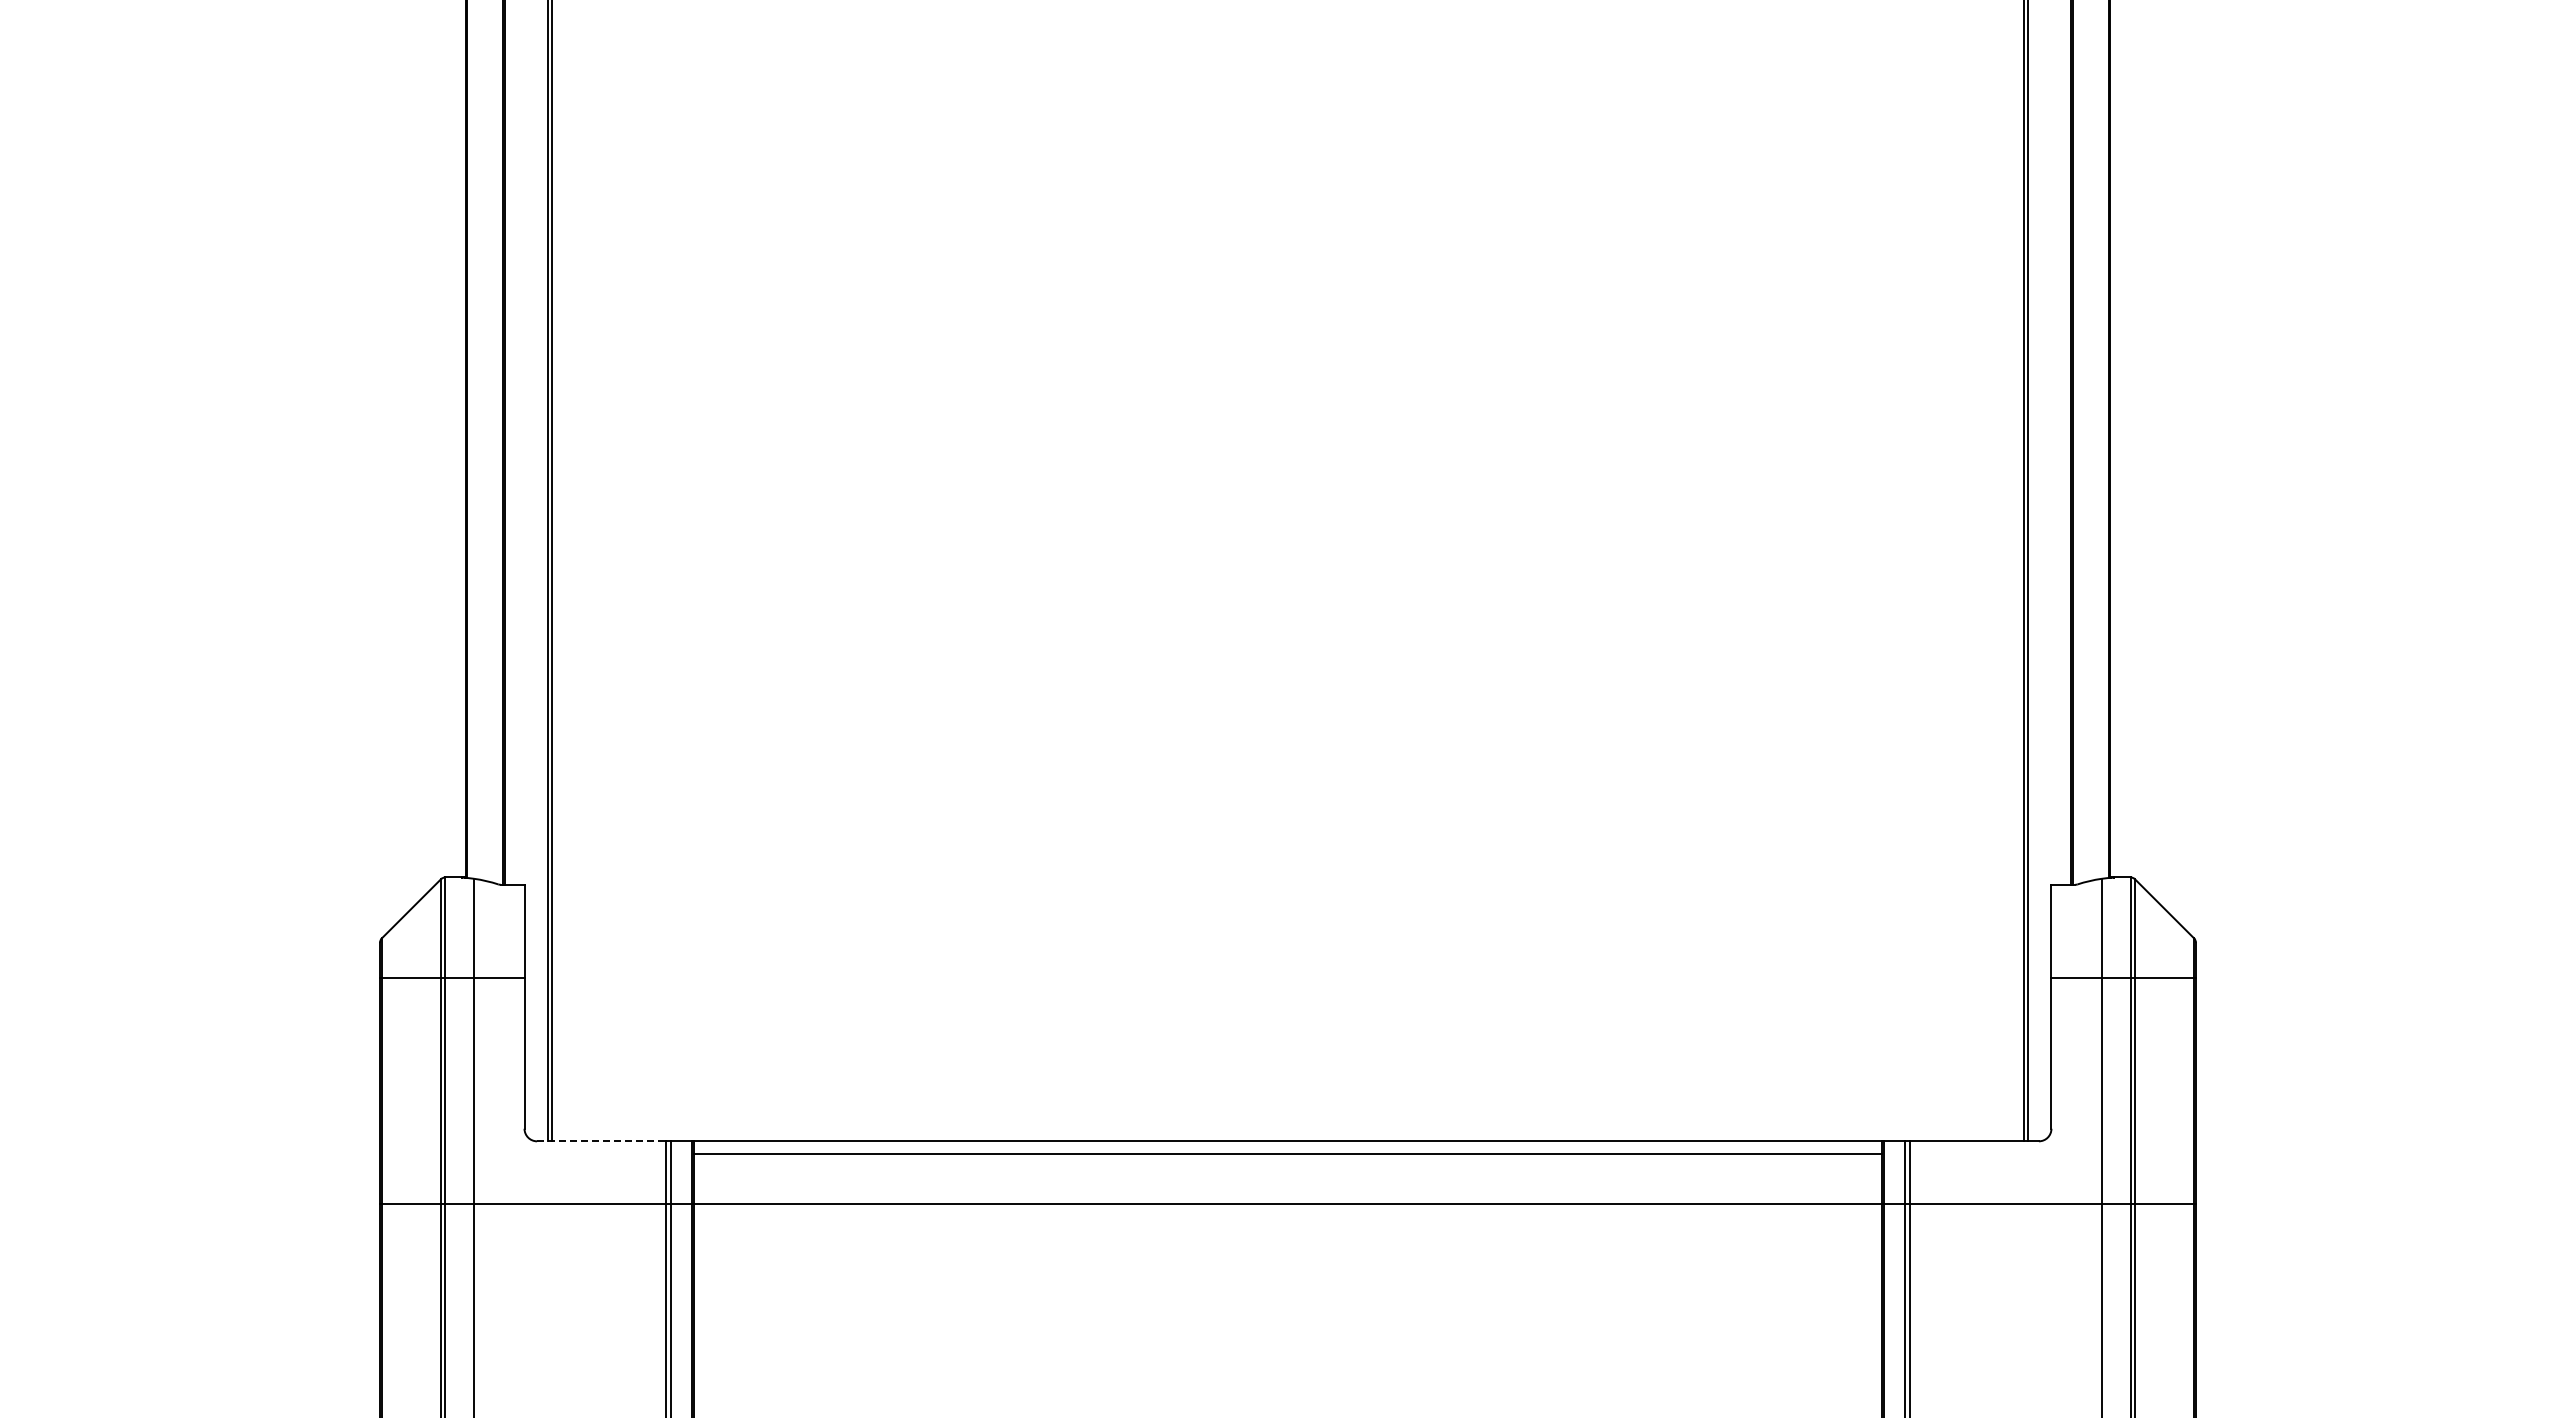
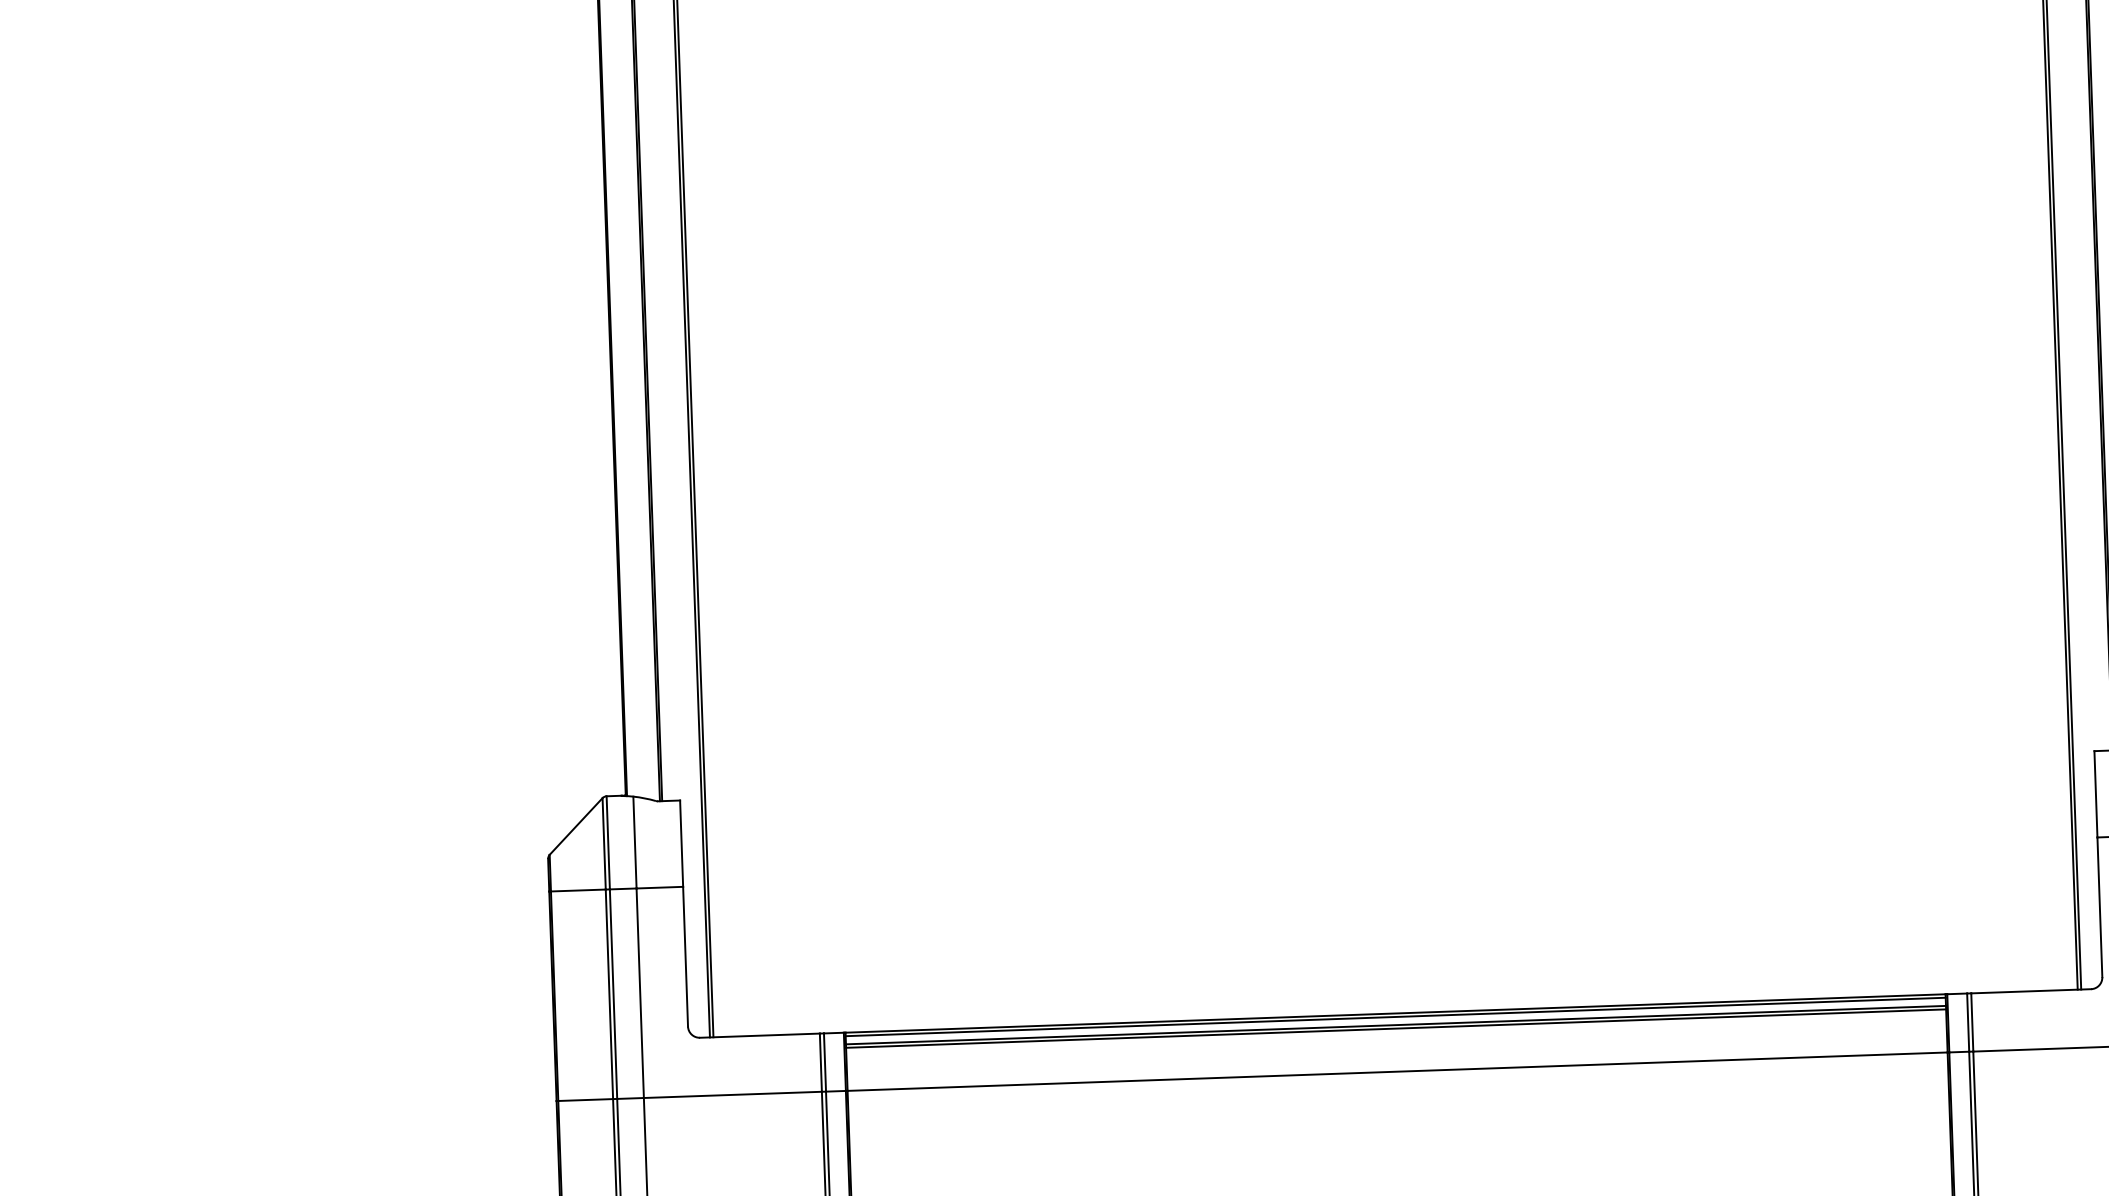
line: (601, 1141) -> (759, 1035), dashed -> solid
line: (1287, 1145) -> (1395, 1017), added
line: (1287, 1157) -> (1395, 1028), added

